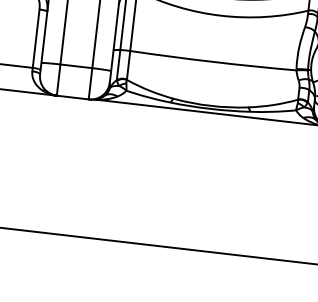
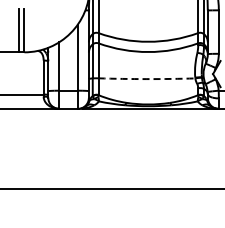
arc: (212, 62) -> (146, 79), solid -> dashed

